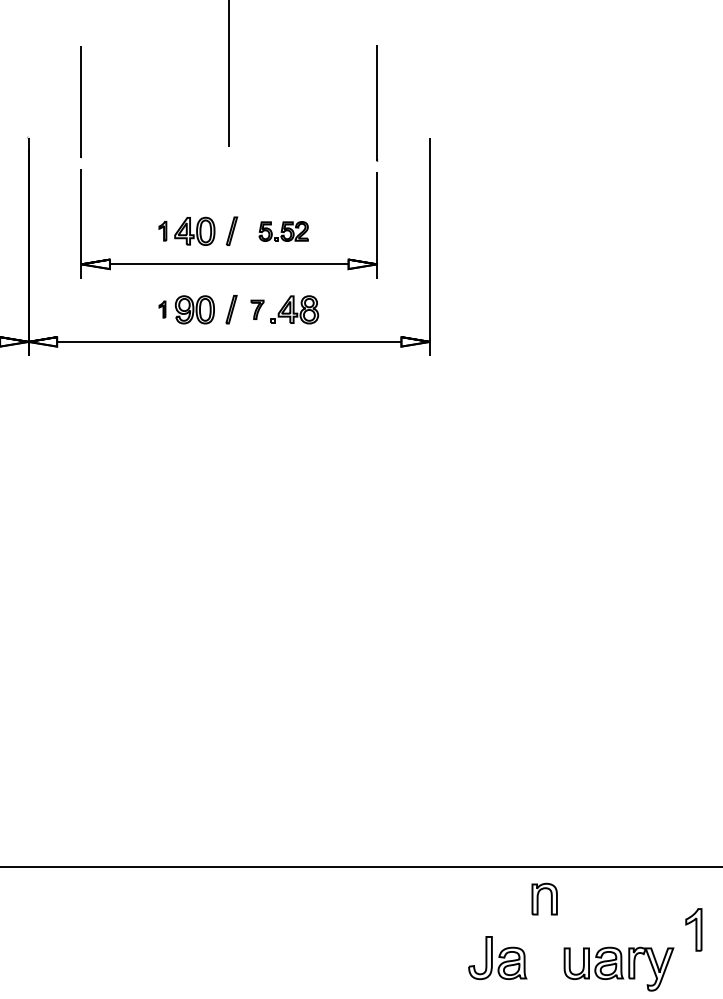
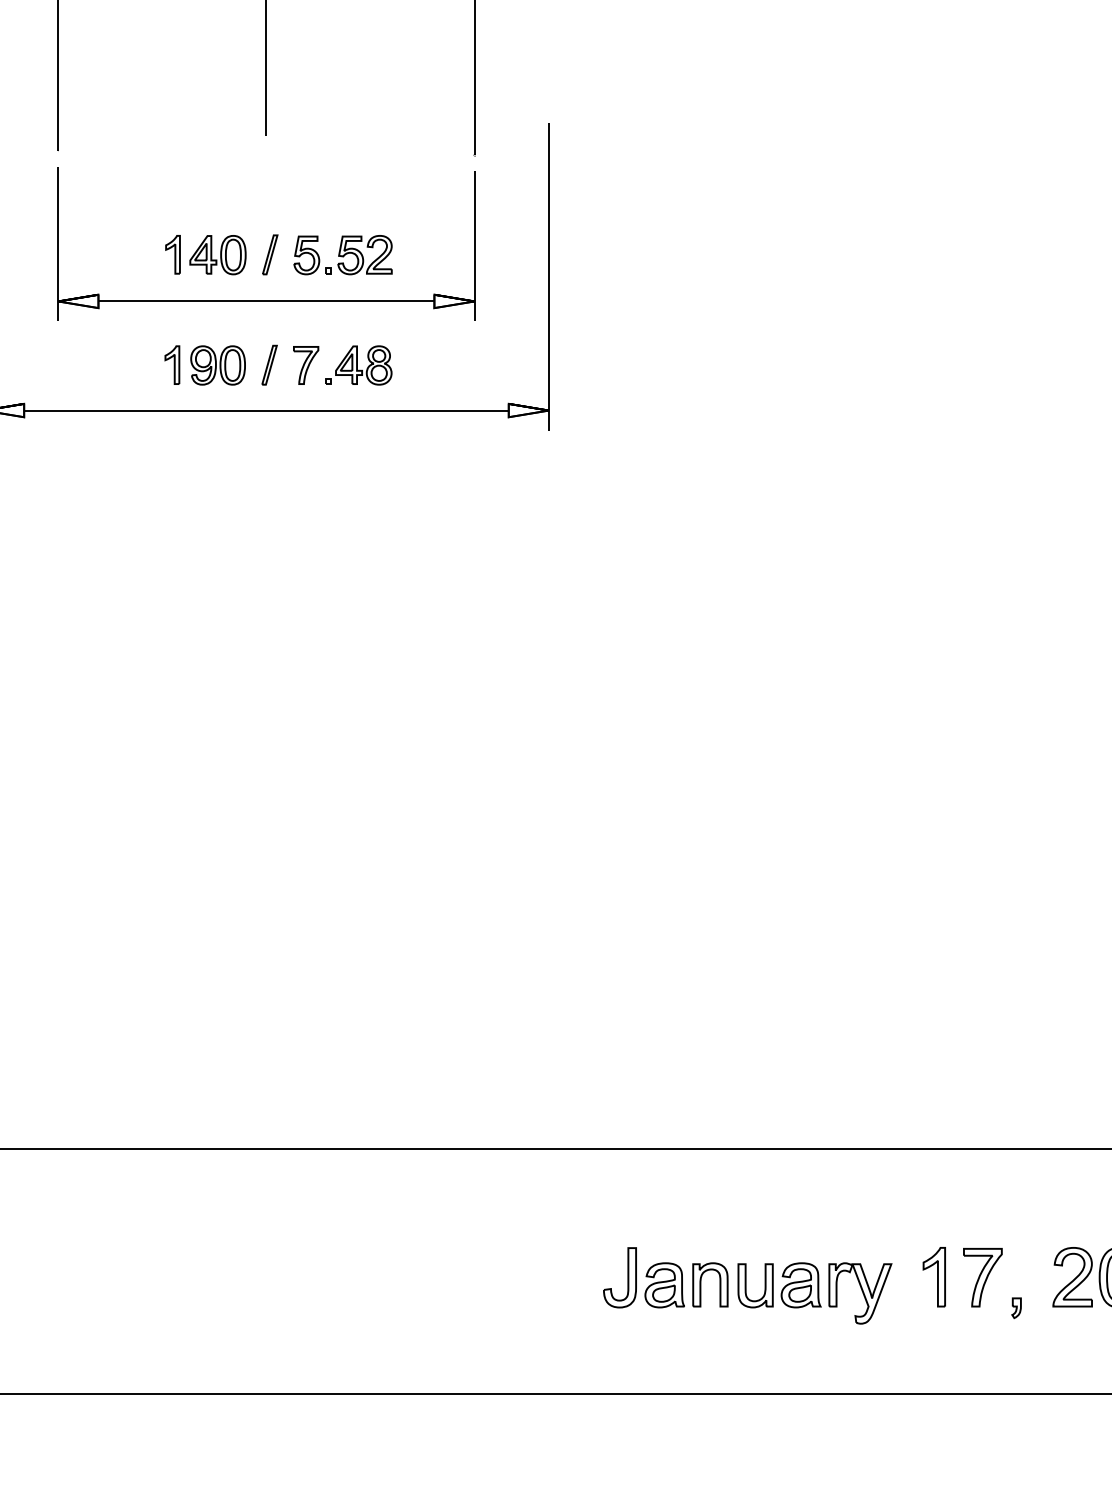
part: (162, 231) -> (172, 254), size x1.43
part: (283, 231) -> (342, 255), size x1.43
part: (162, 309) -> (172, 364), size x1.67
part: (257, 309) -> (306, 365), size x1.43
part: (538, 898) -> (701, 1284), moved
part: (693, 930) -> (933, 1277), moved

